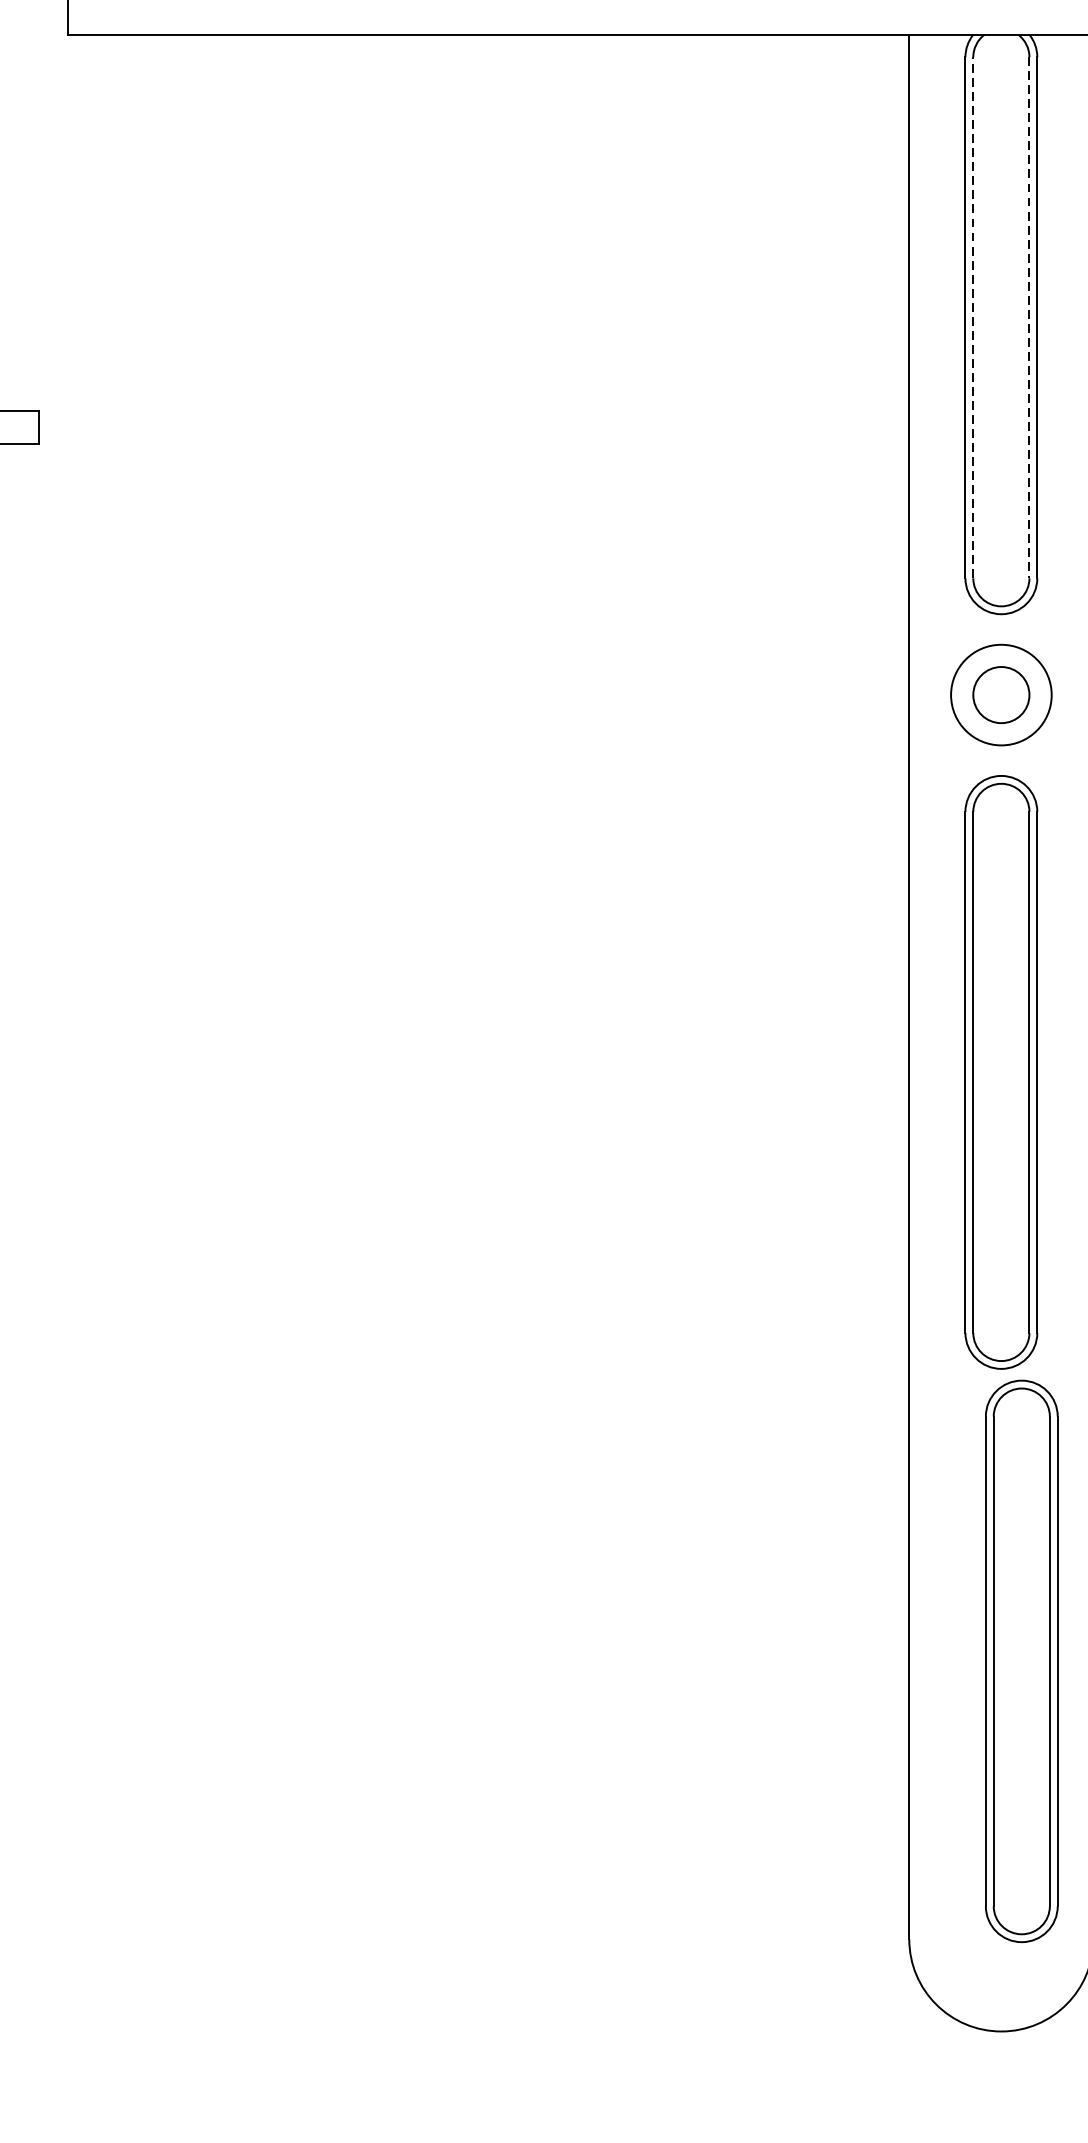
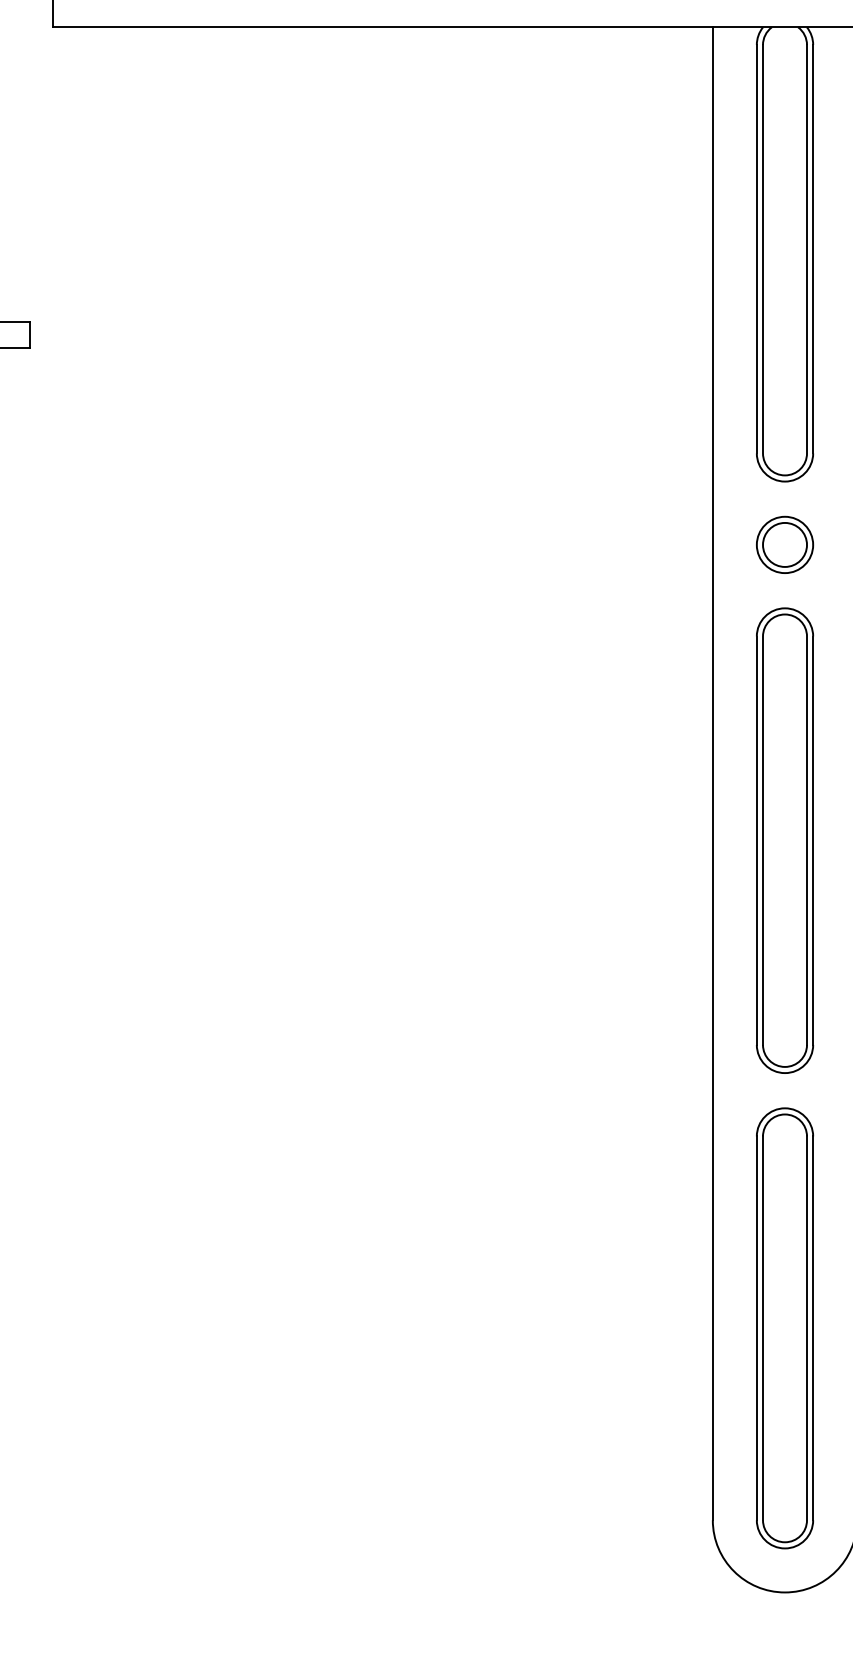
line: (973, 316) -> (763, 248), dashed -> solid
line: (1030, 318) -> (807, 249), dashed -> solid
circle: (1000, 694) -> (784, 544), size x0.71
part: (1021, 1661) -> (784, 1328), moved

